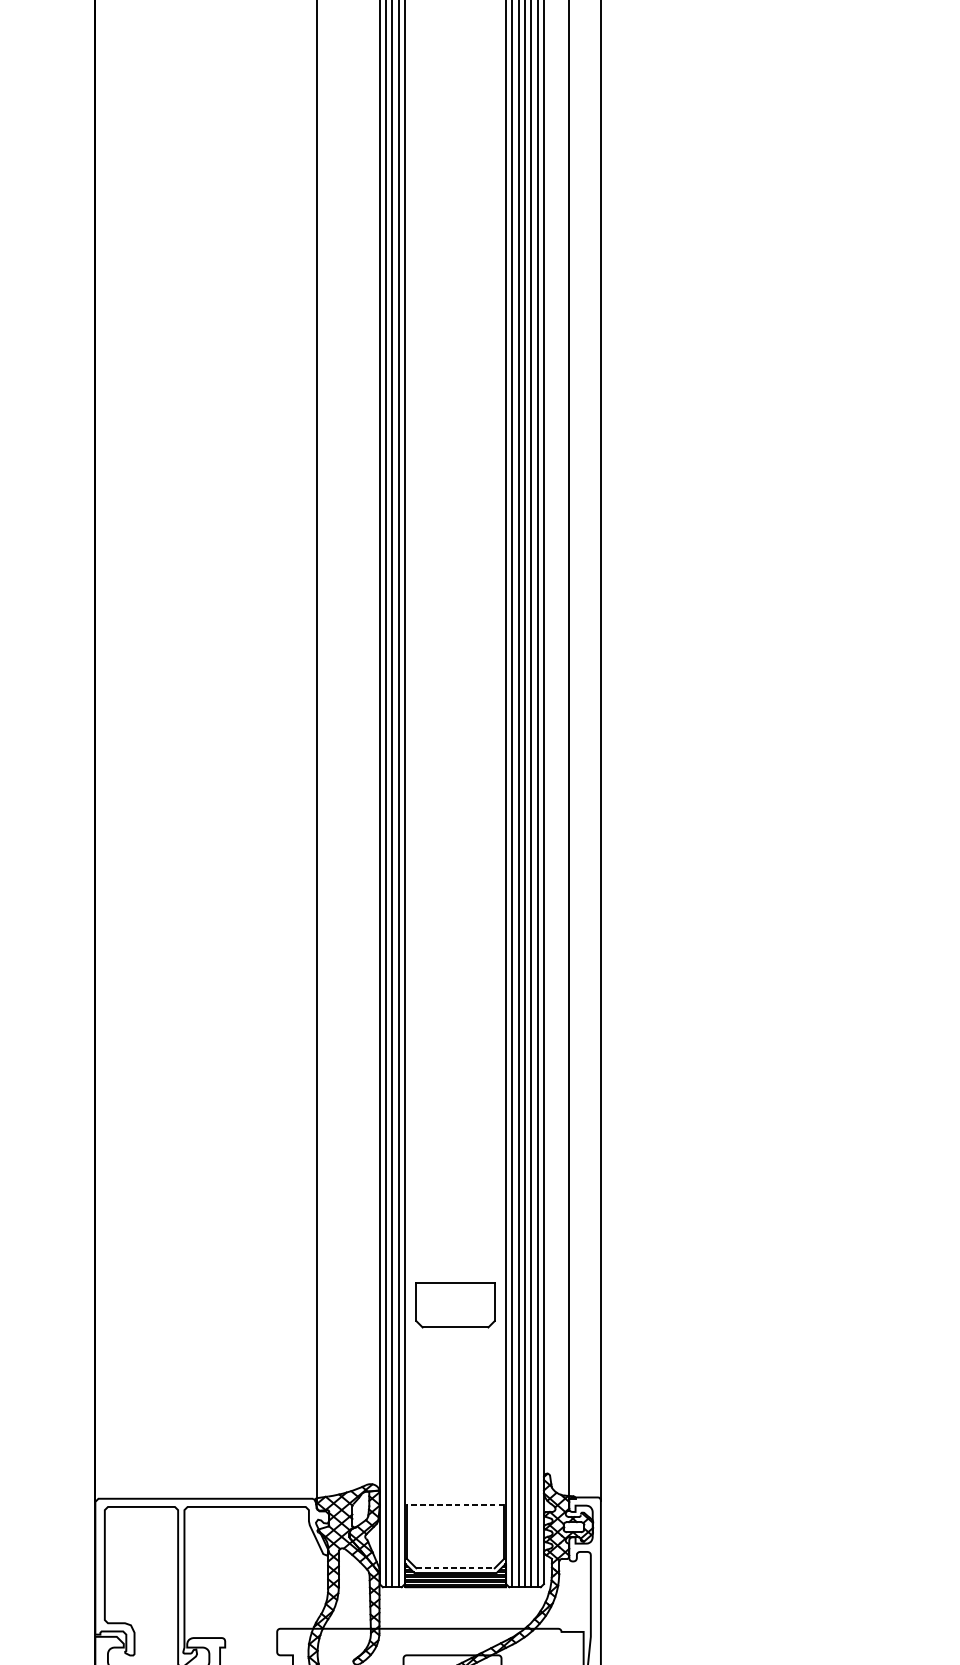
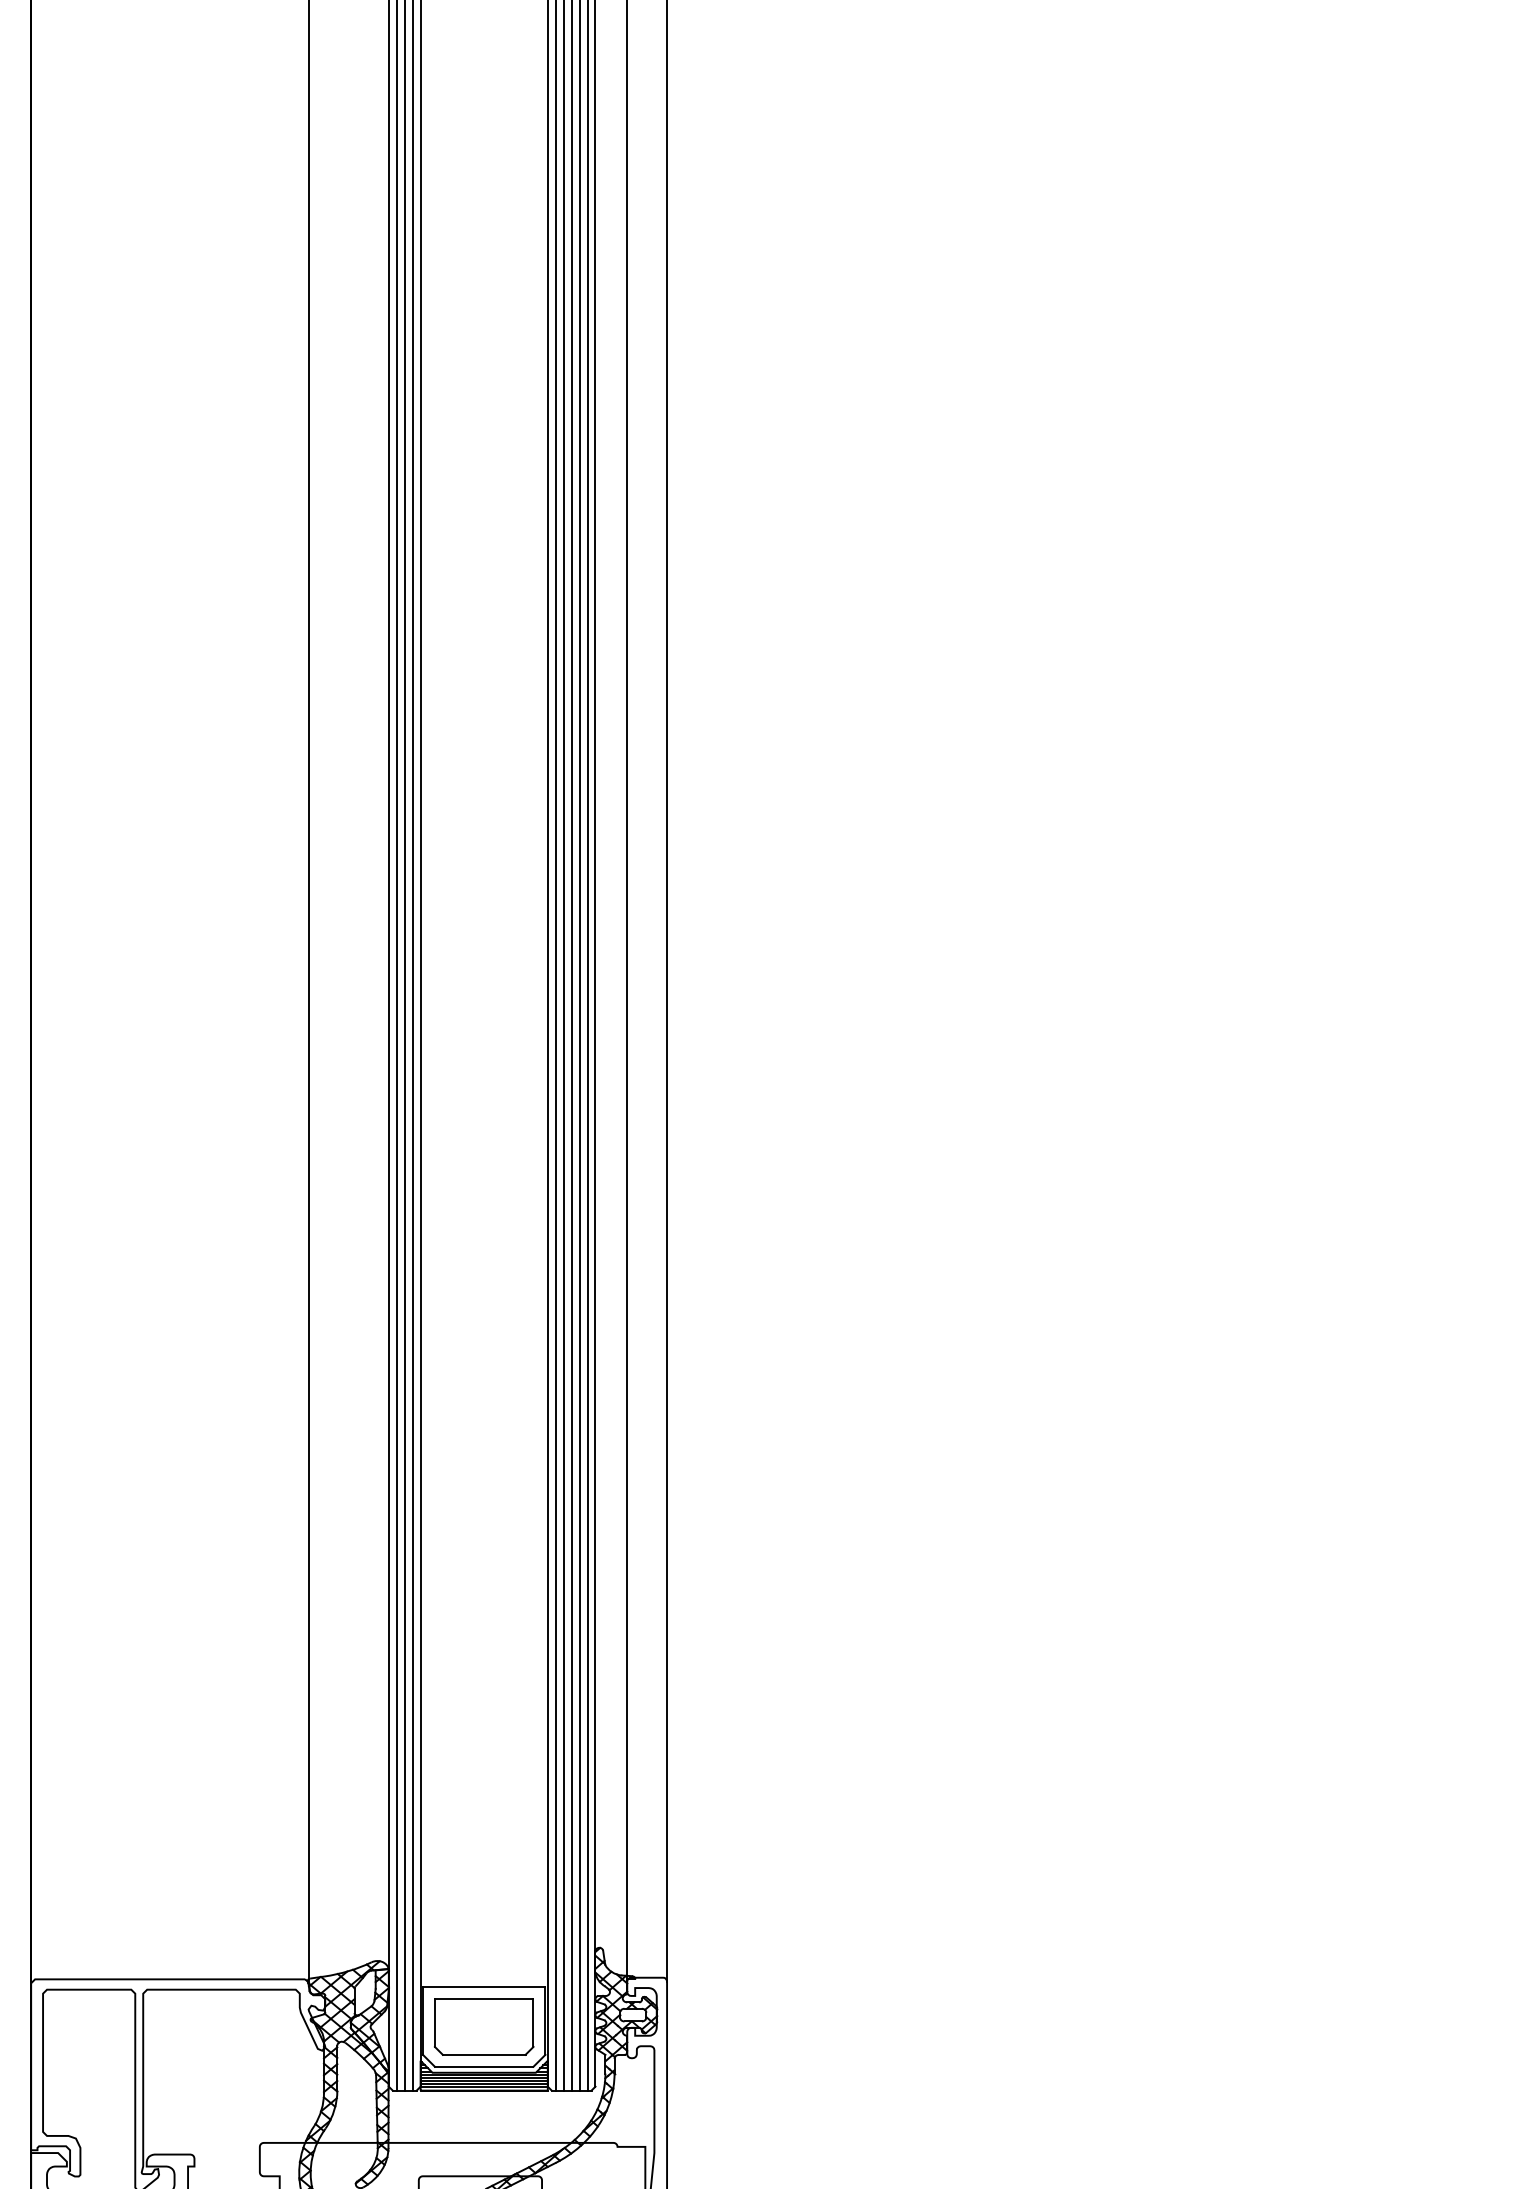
part: (455, 1304) -> (484, 2026), moved
line: (454, 1505) -> (483, 1987), dashed -> solid
line: (455, 1568) -> (484, 2066), dashed -> solid

